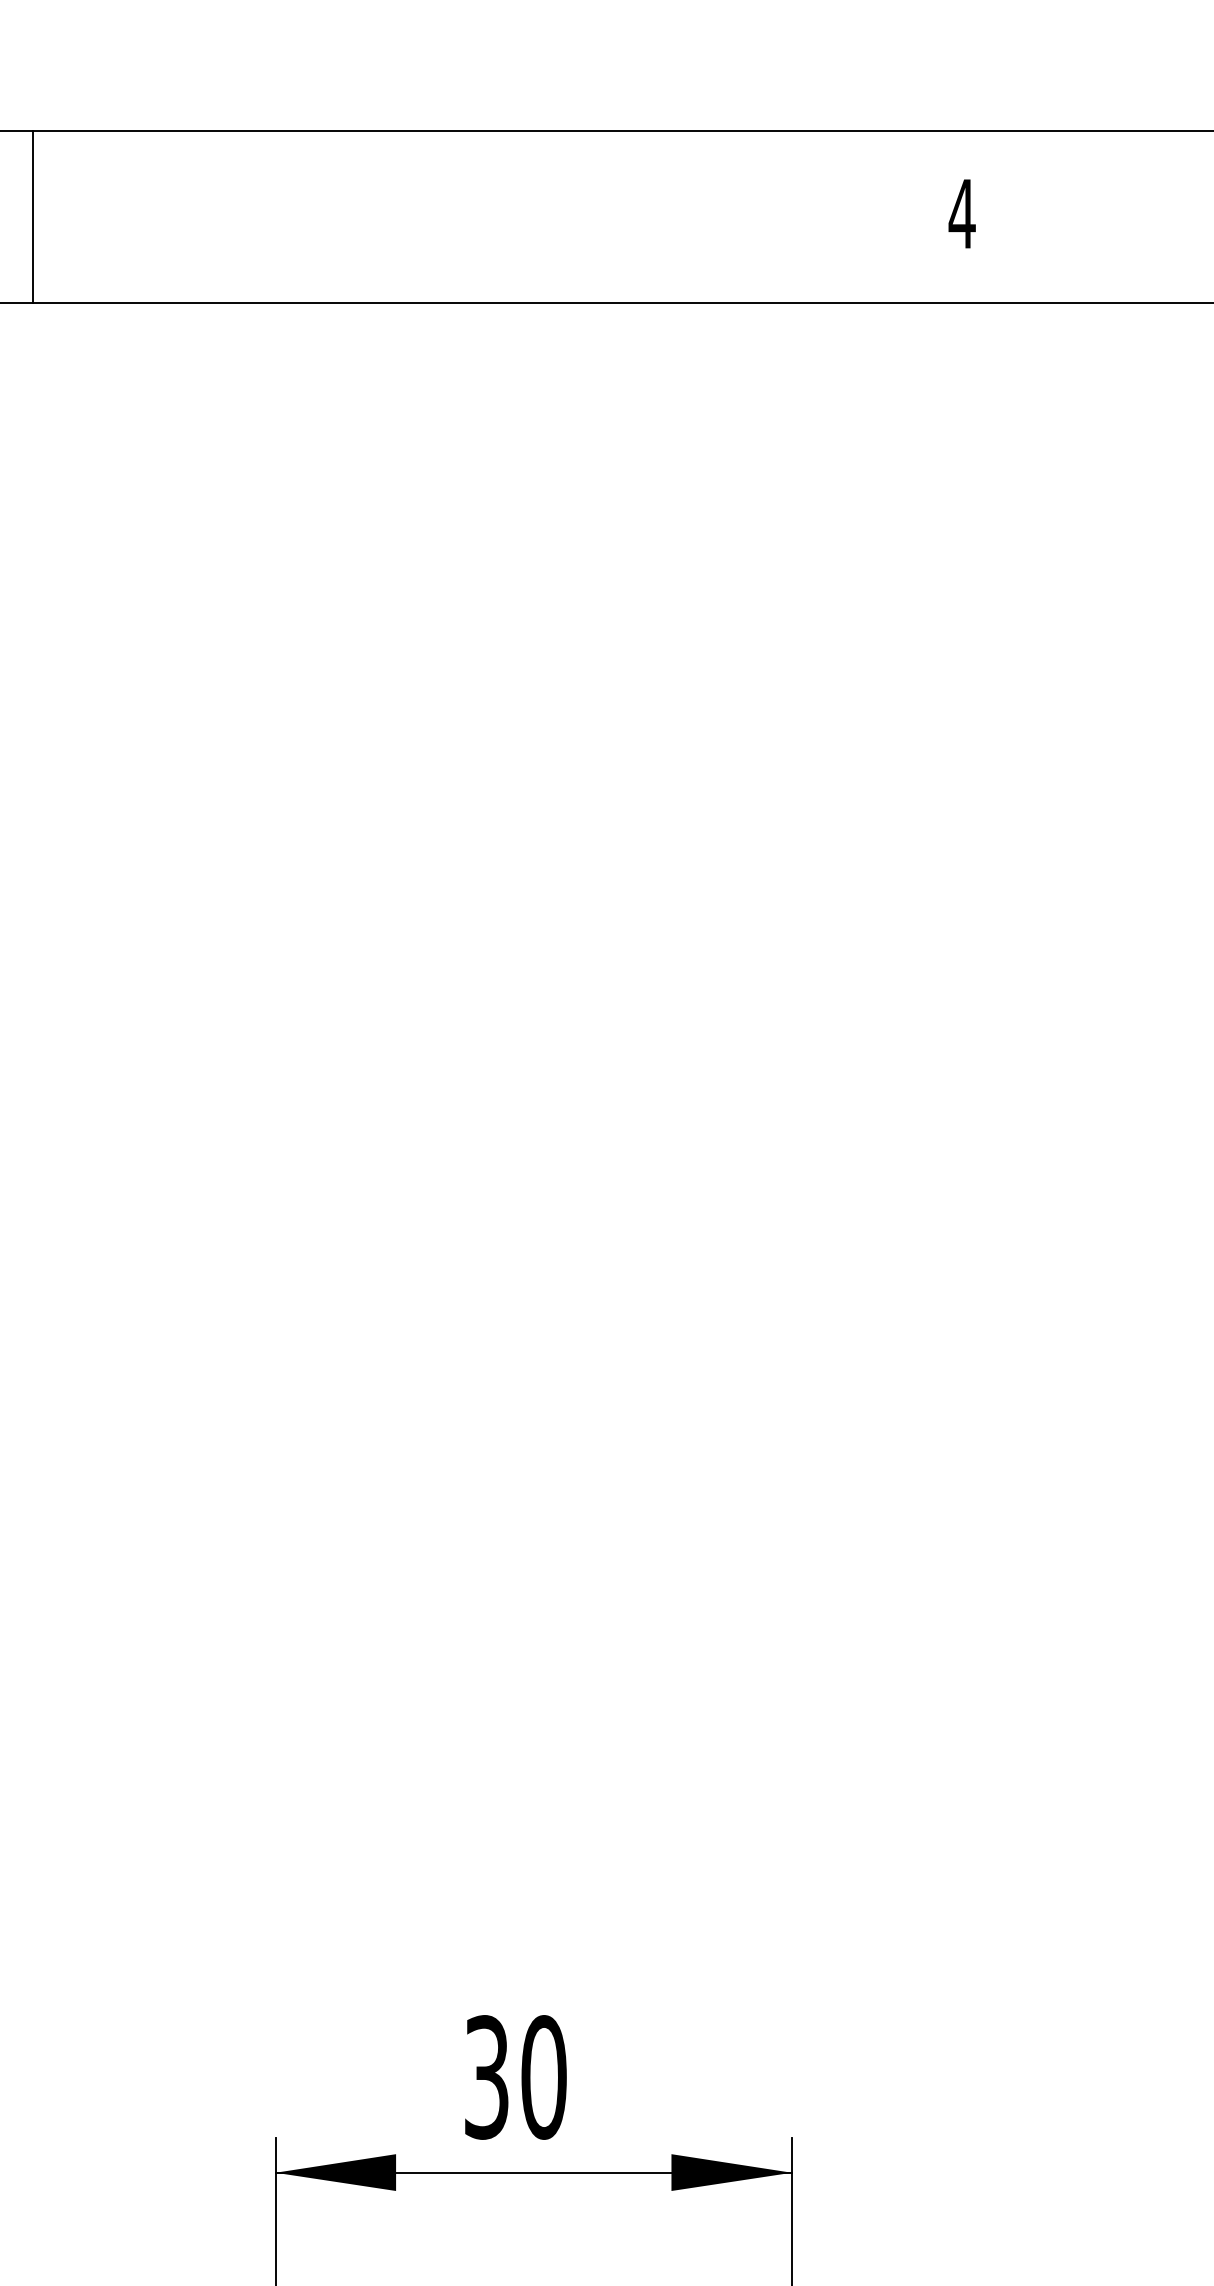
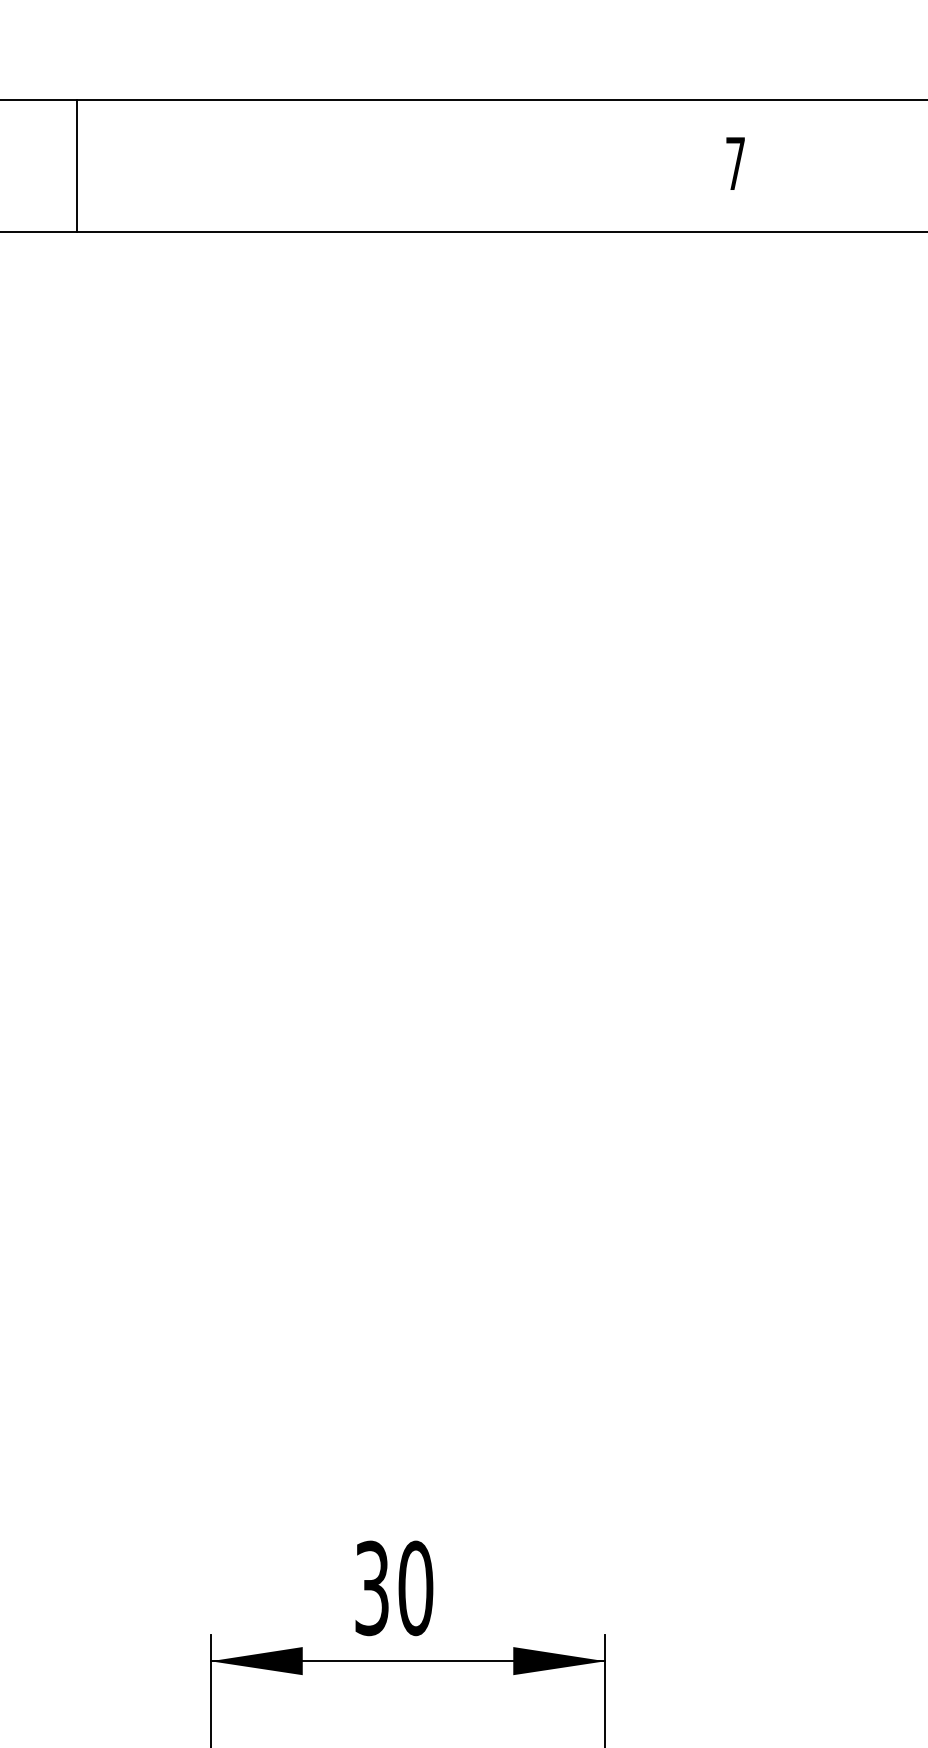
text: (961, 213) -> (735, 163), 4 -> 7
line: (33, 217) -> (77, 166), moved

